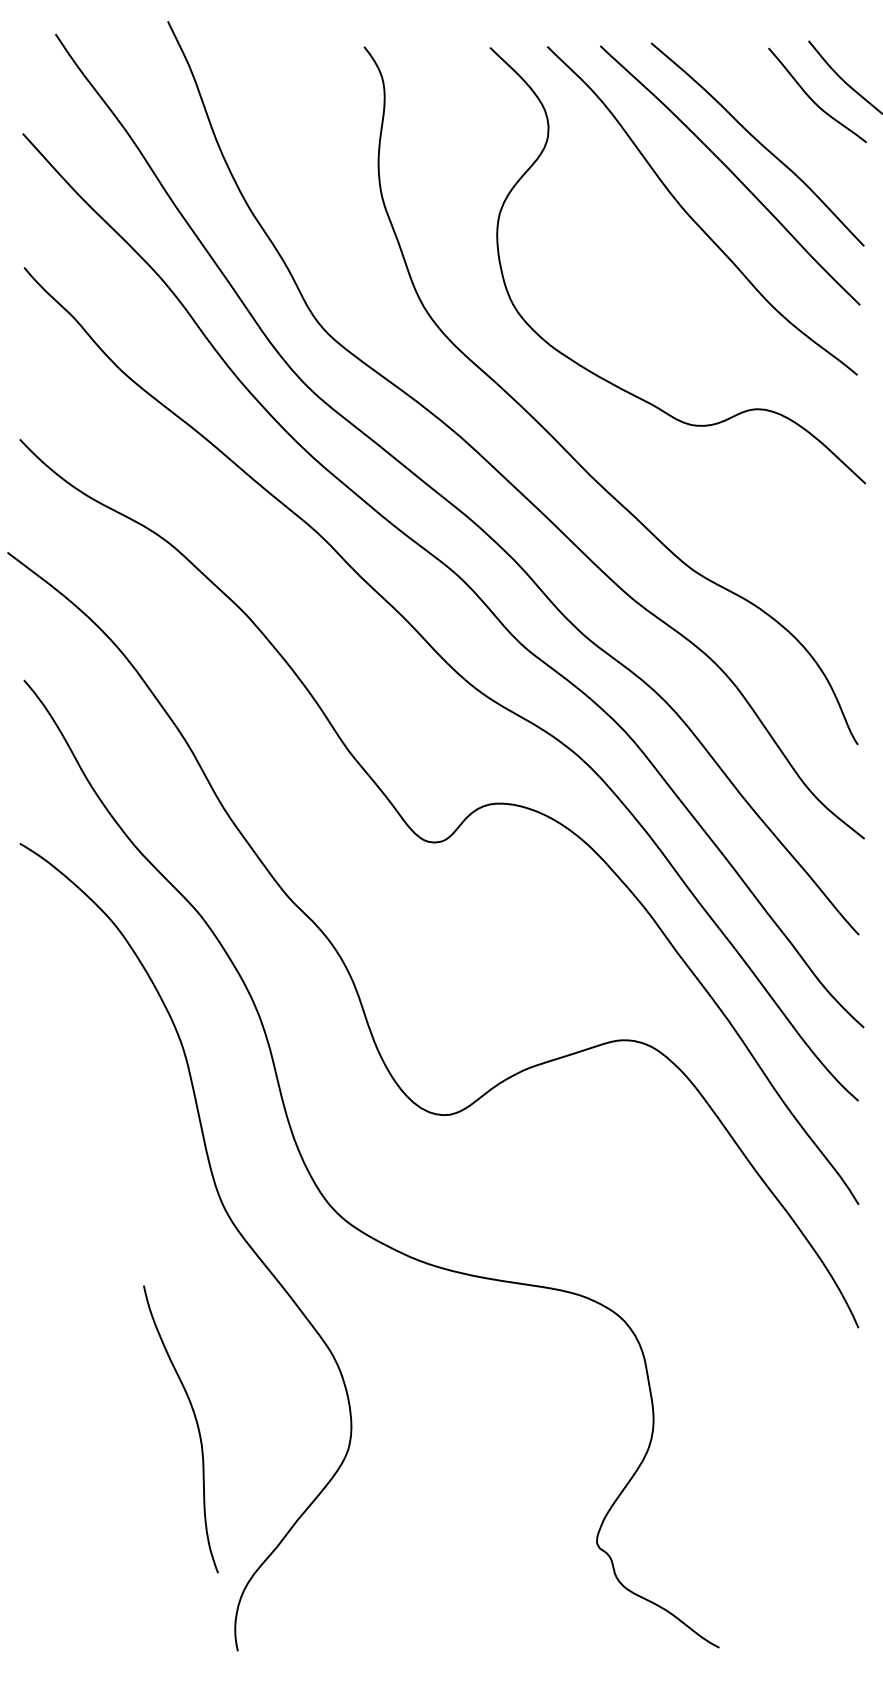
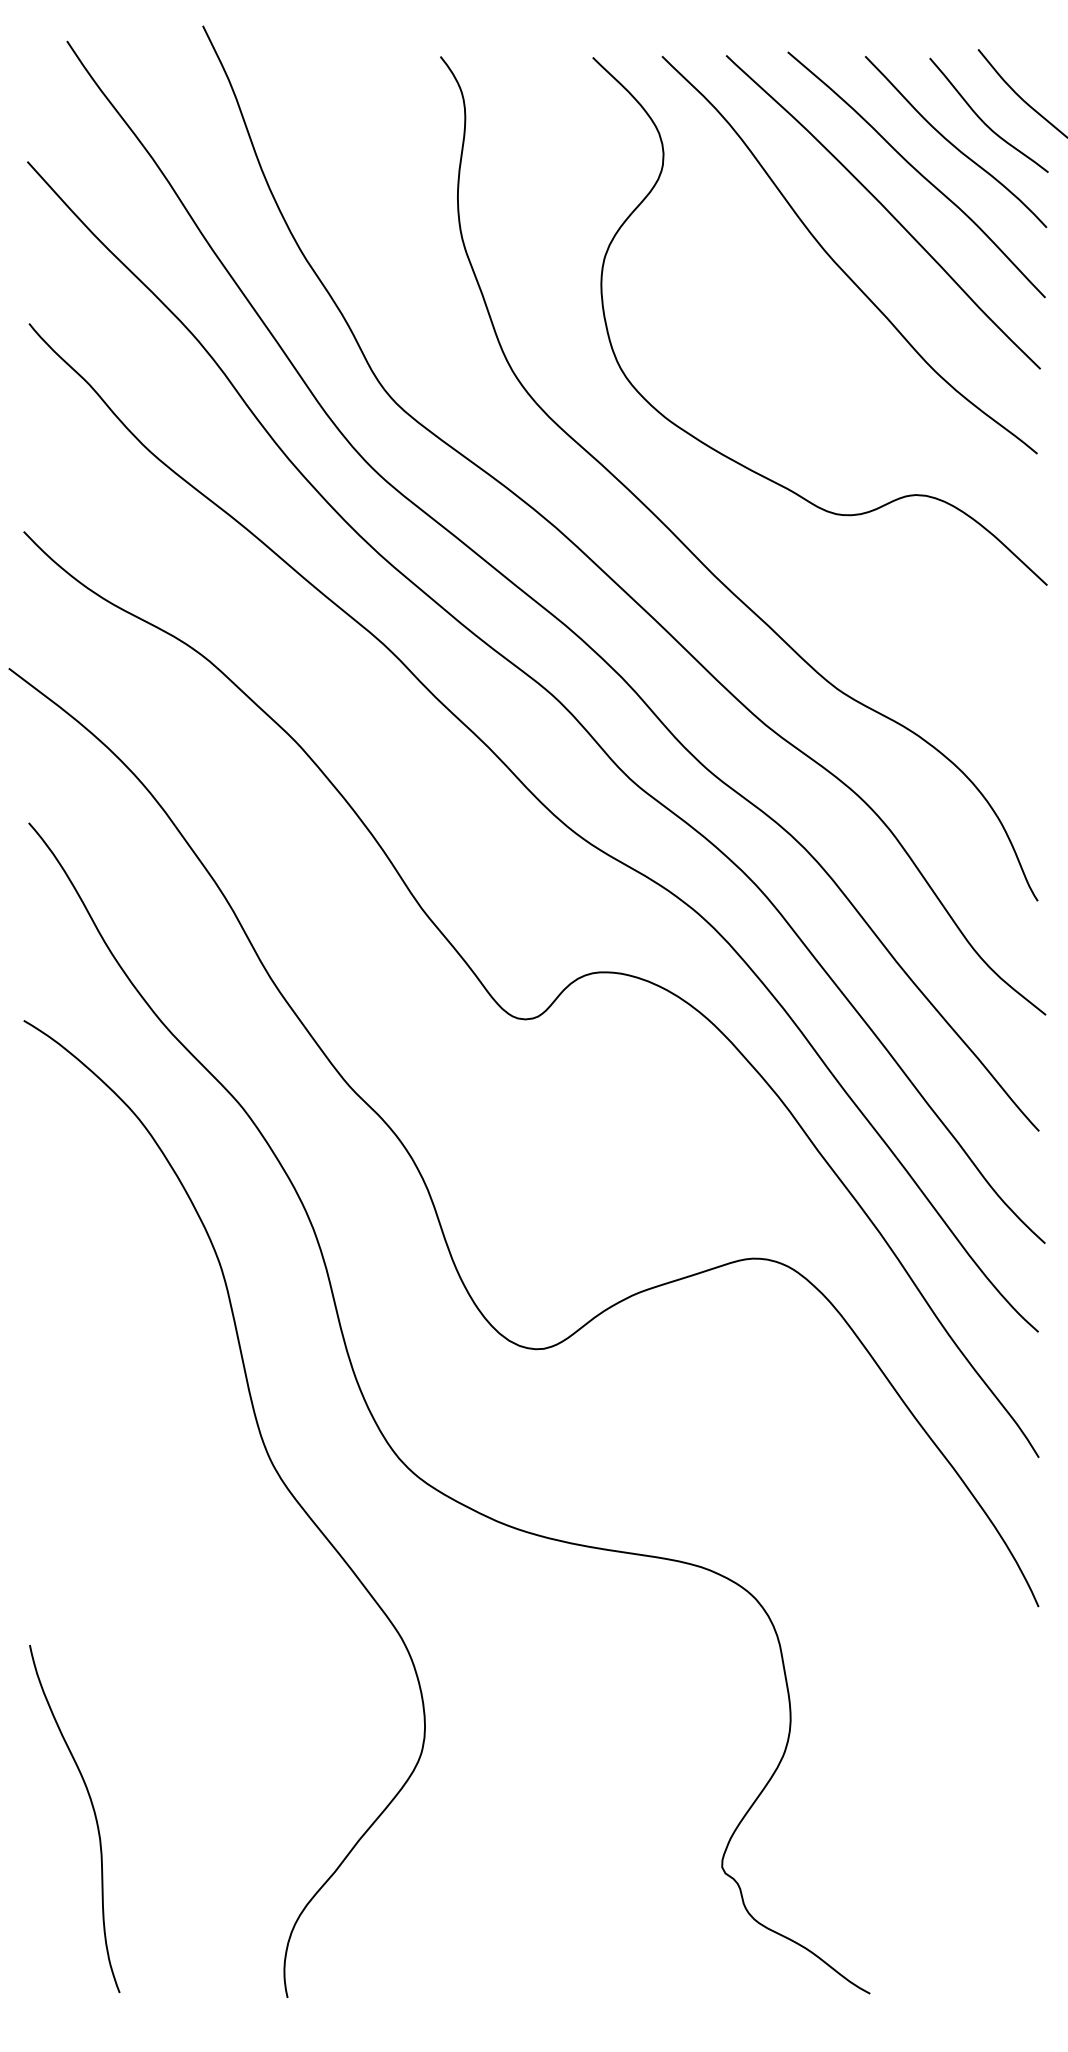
curve: (787, 118) -> (952, 143), added
curve: (196, 1425) -> (93, 1814), moved

